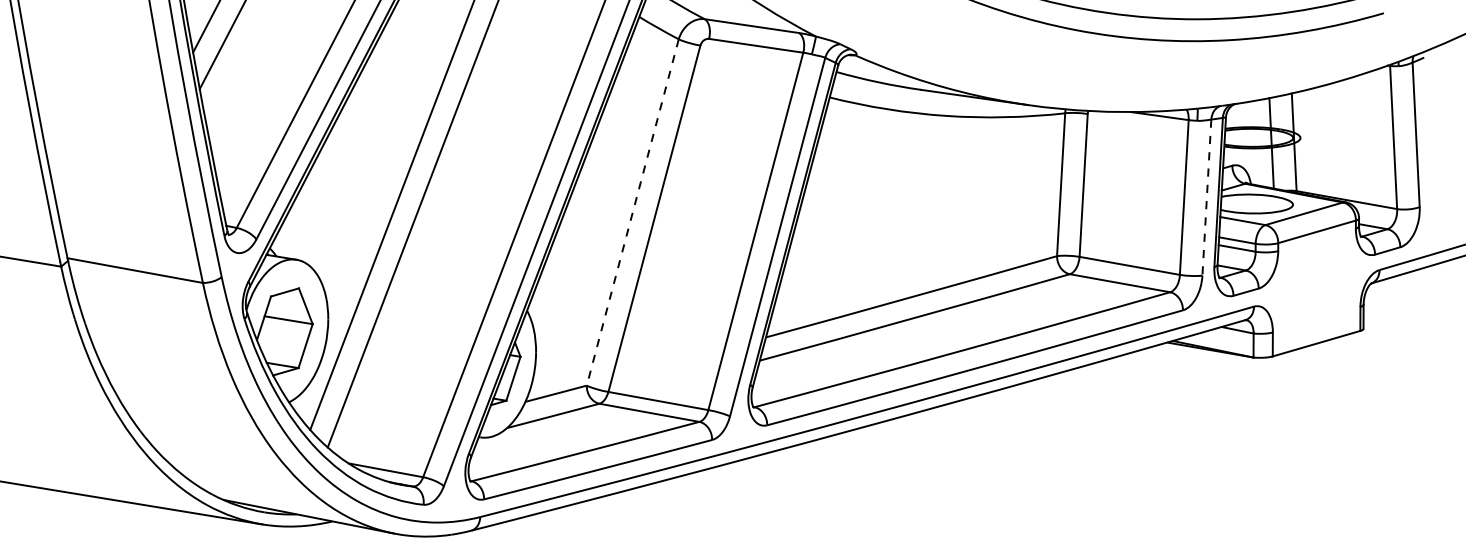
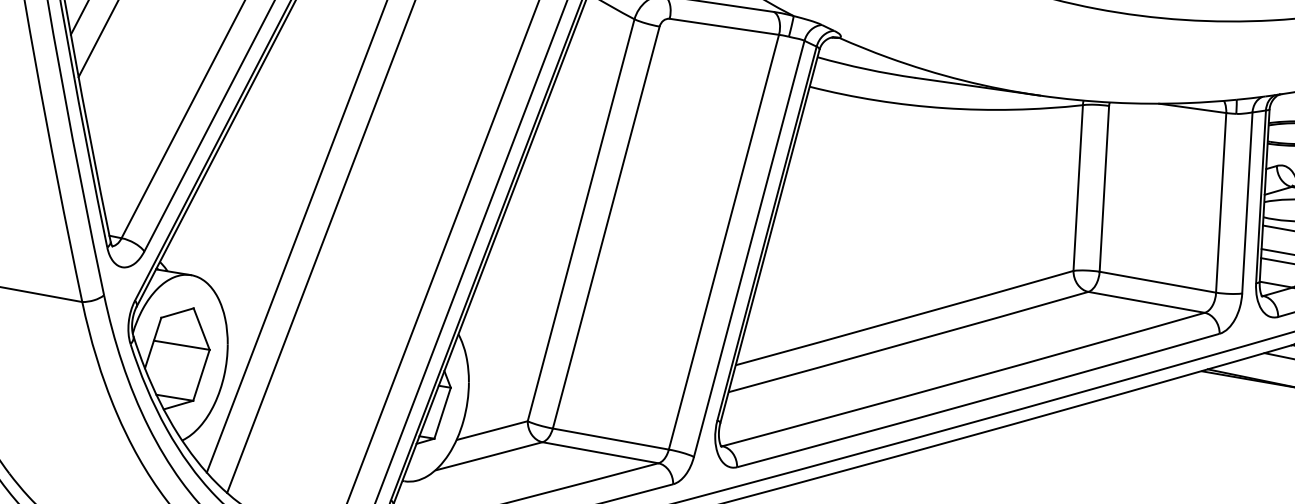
line: (1206, 198) -> (1246, 204), dashed -> solid
line: (632, 212) -> (580, 220), dashed -> solid

